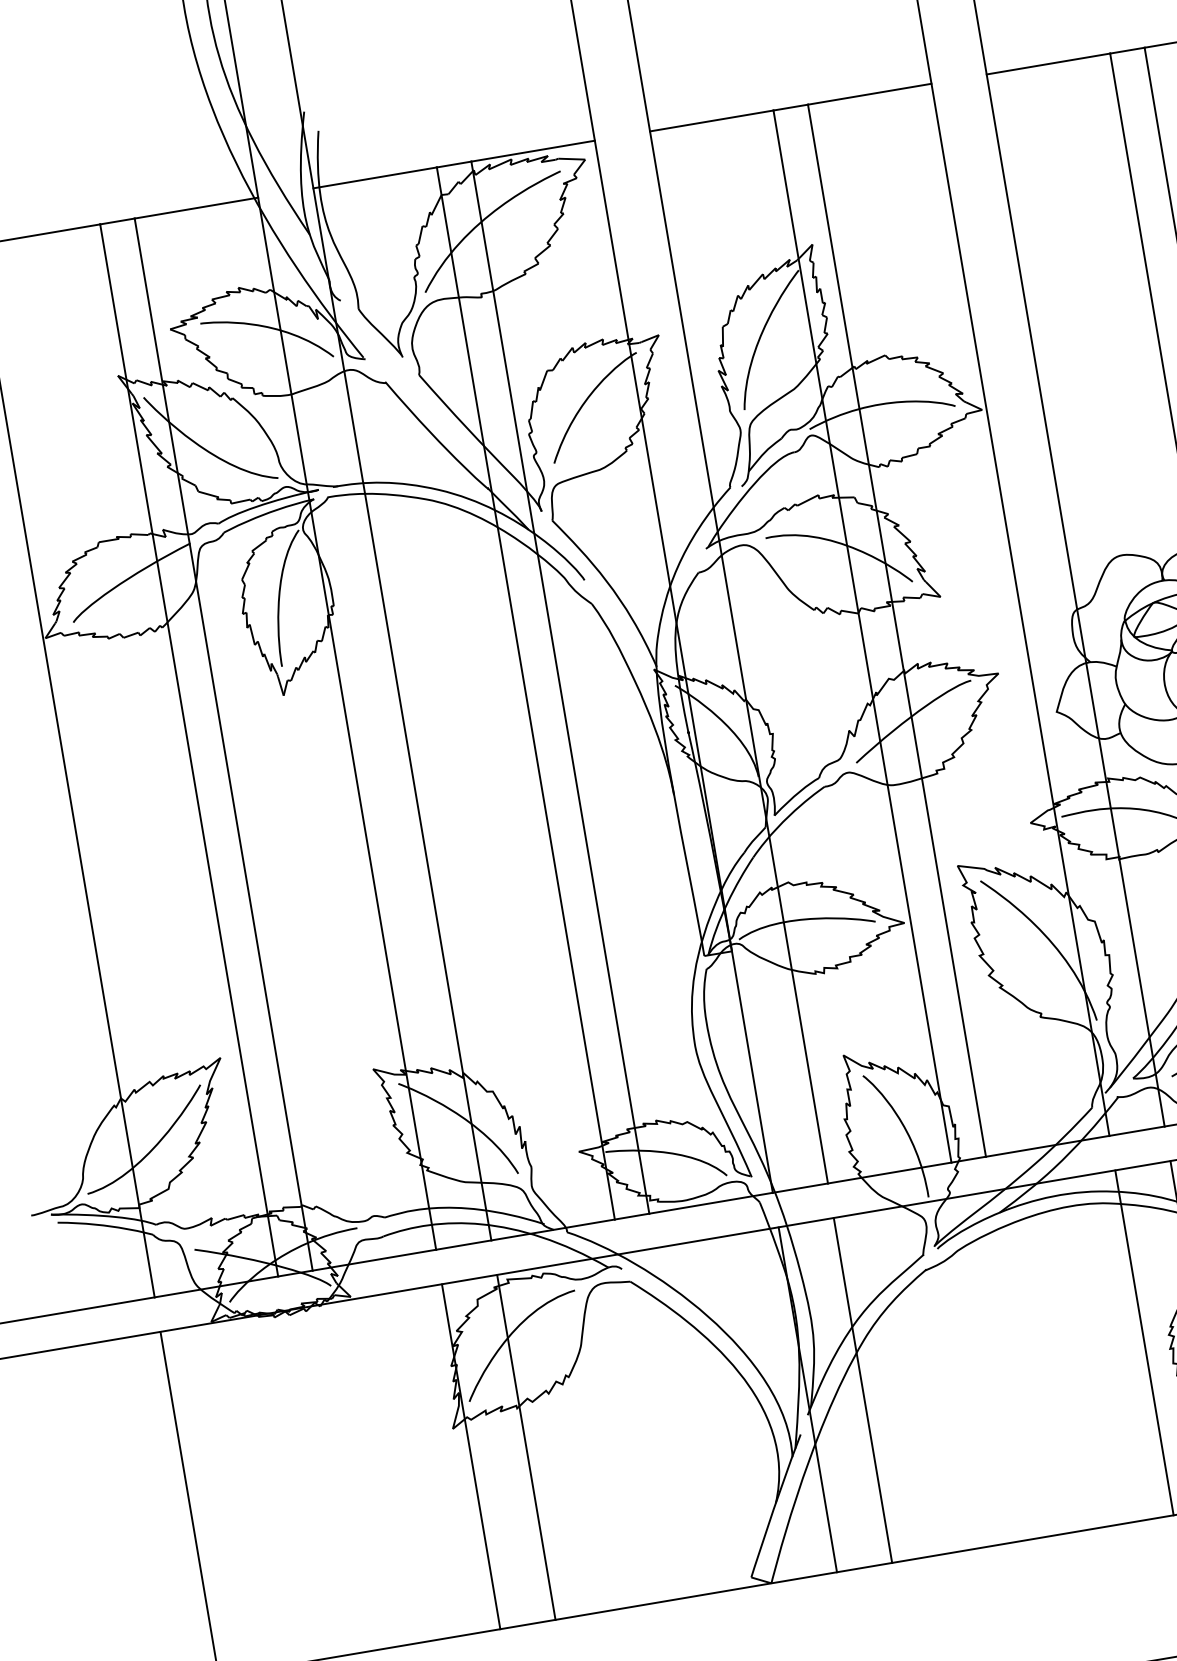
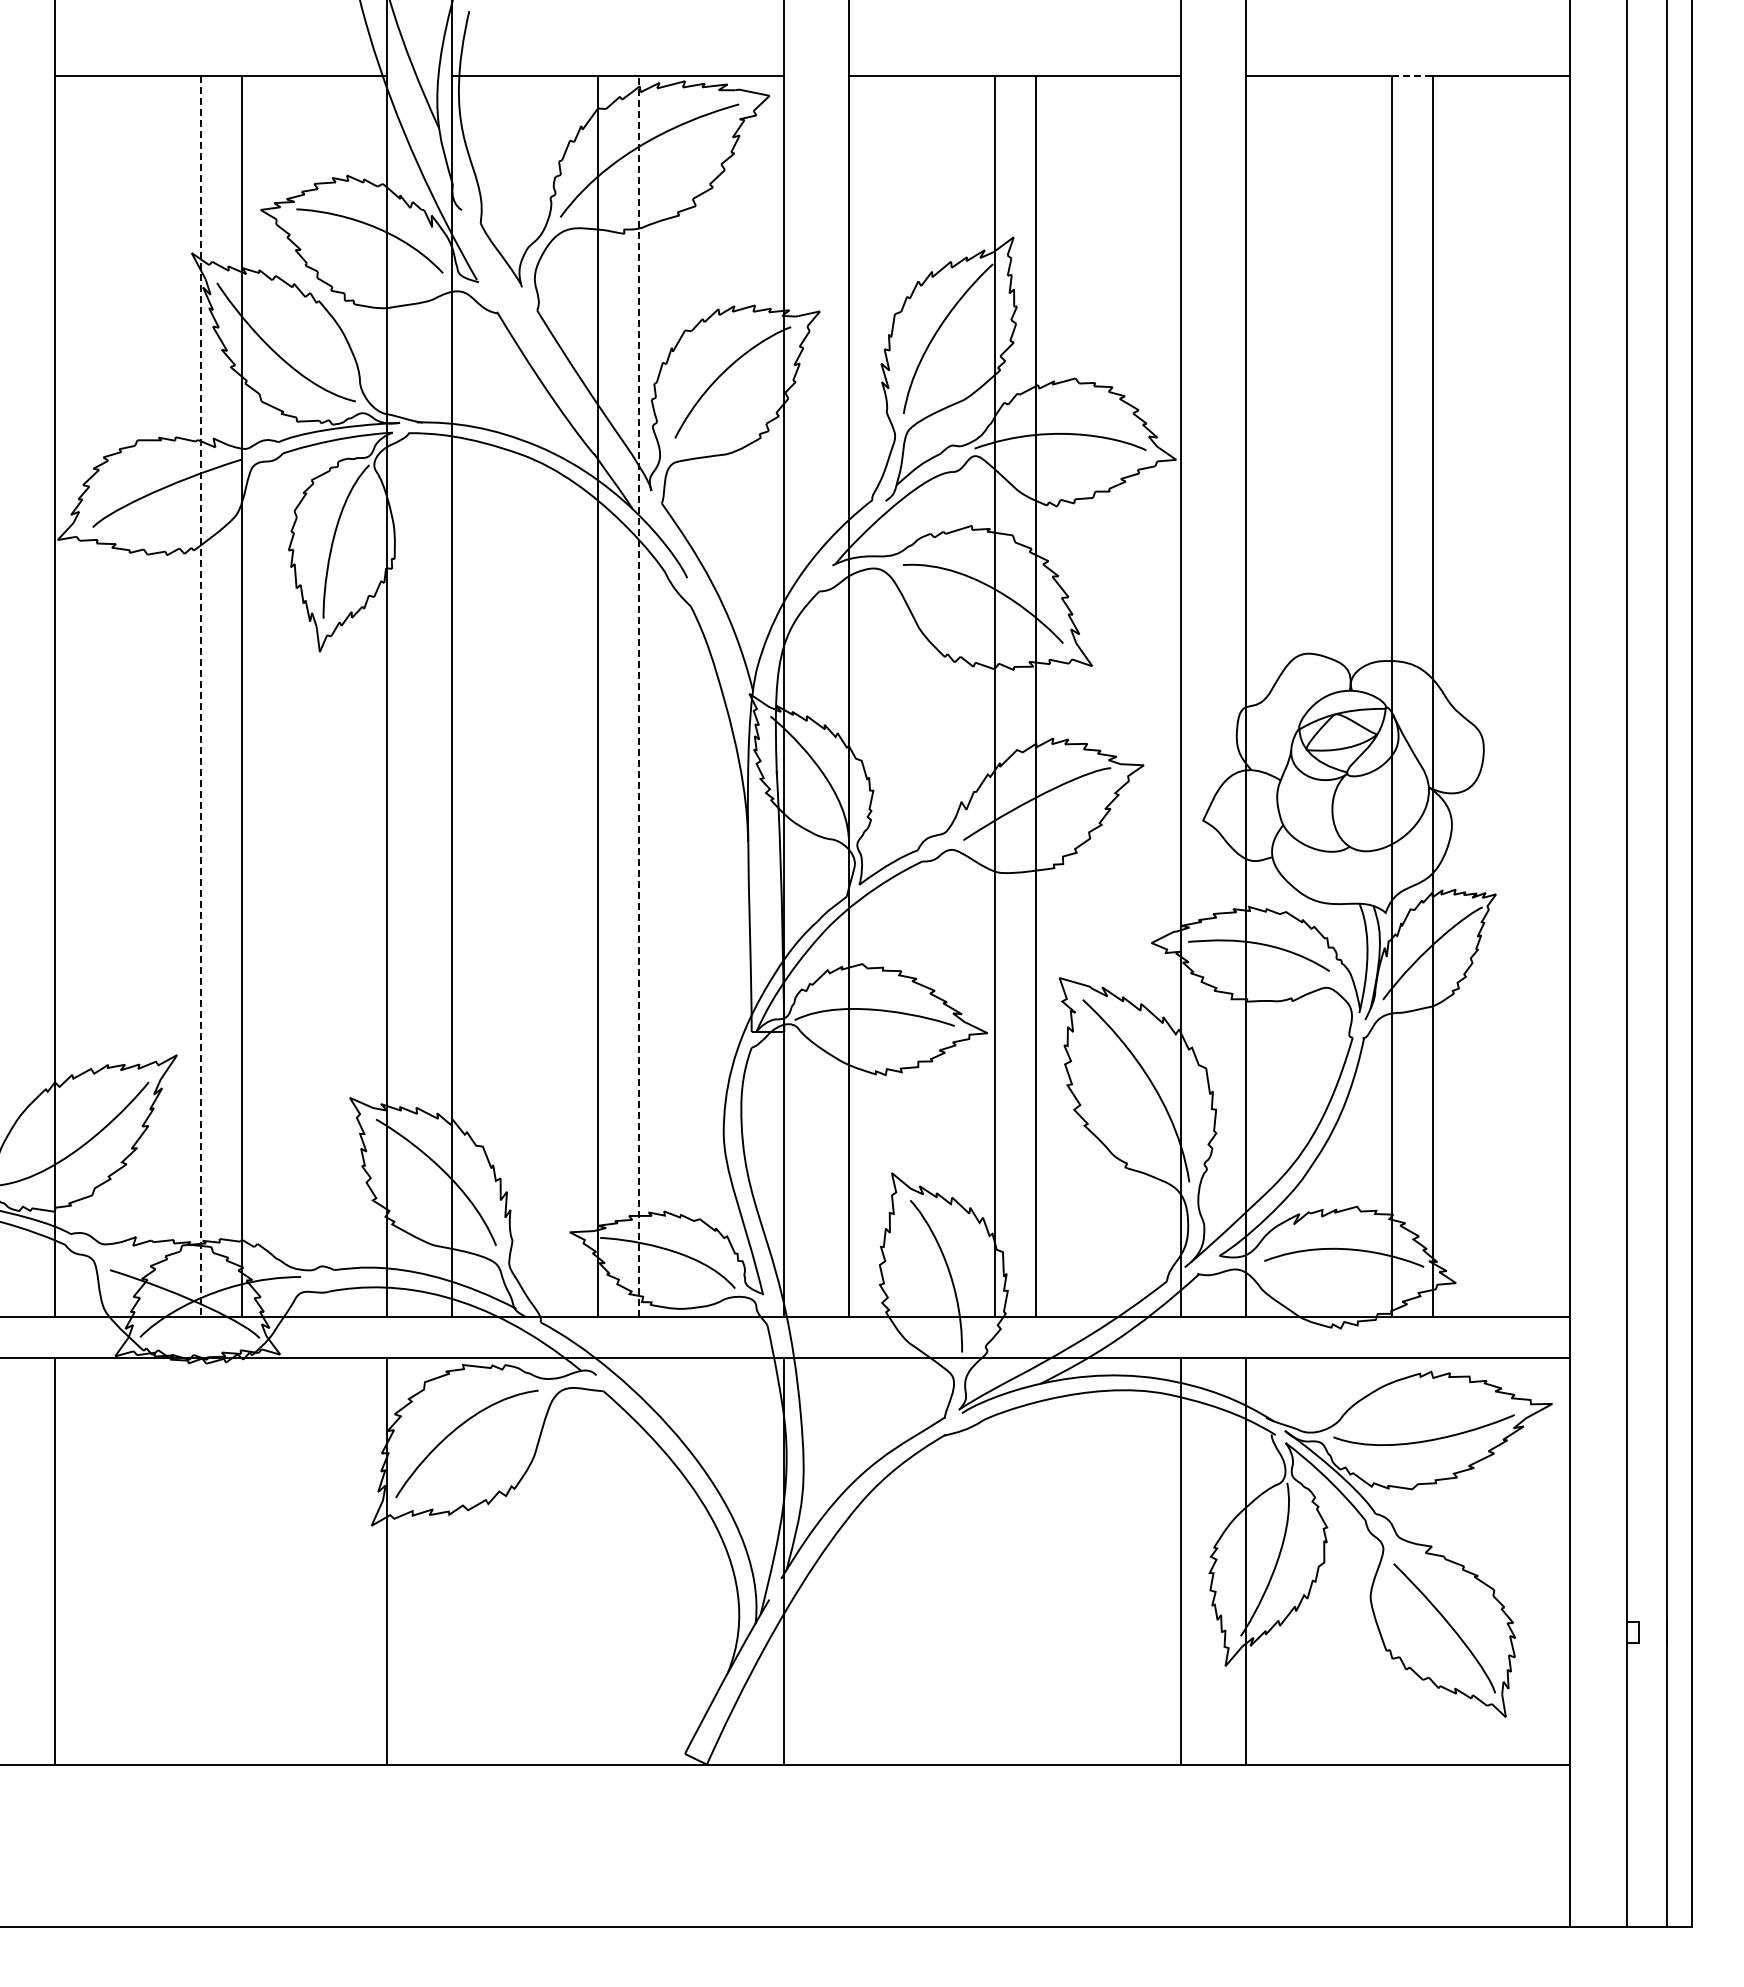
line: (1127, 51) -> (1412, 76), solid -> dashed
line: (560, 687) -> (638, 696), solid -> dashed
line: (188, 750) -> (200, 696), solid -> dashed
line: (863, 1389) -> (849, 1560), removed
line: (526, 1446) -> (452, 1560), removed

